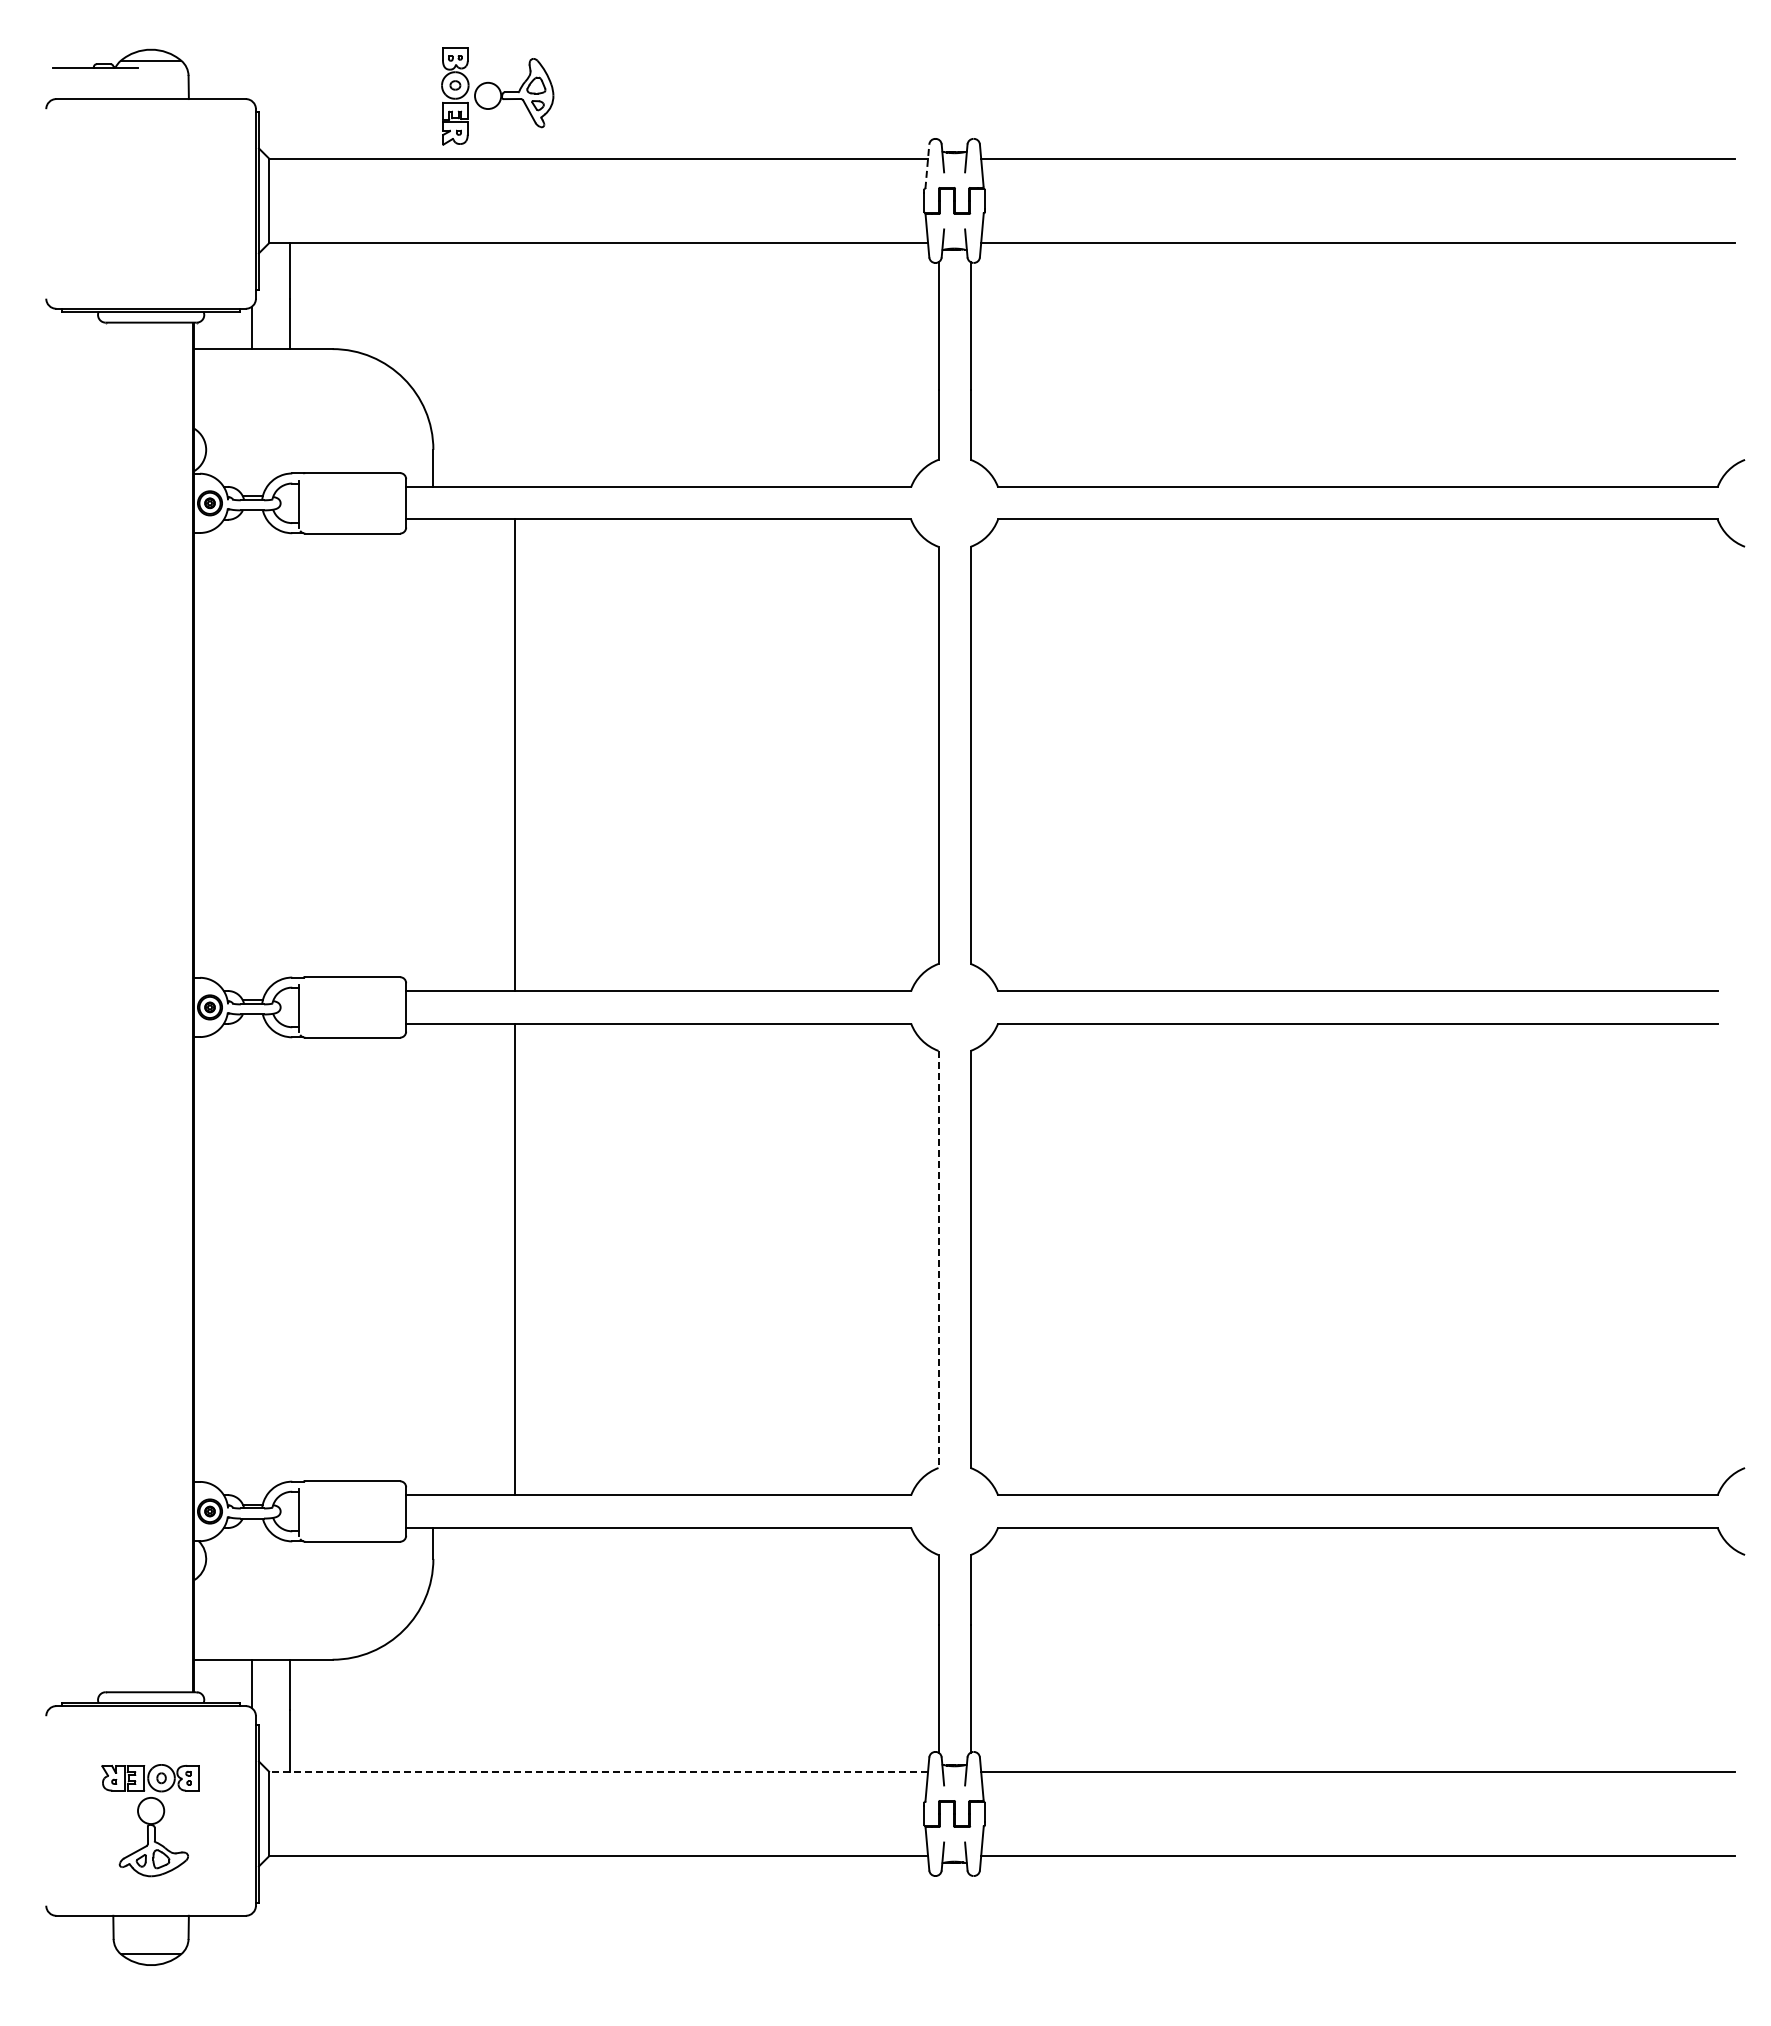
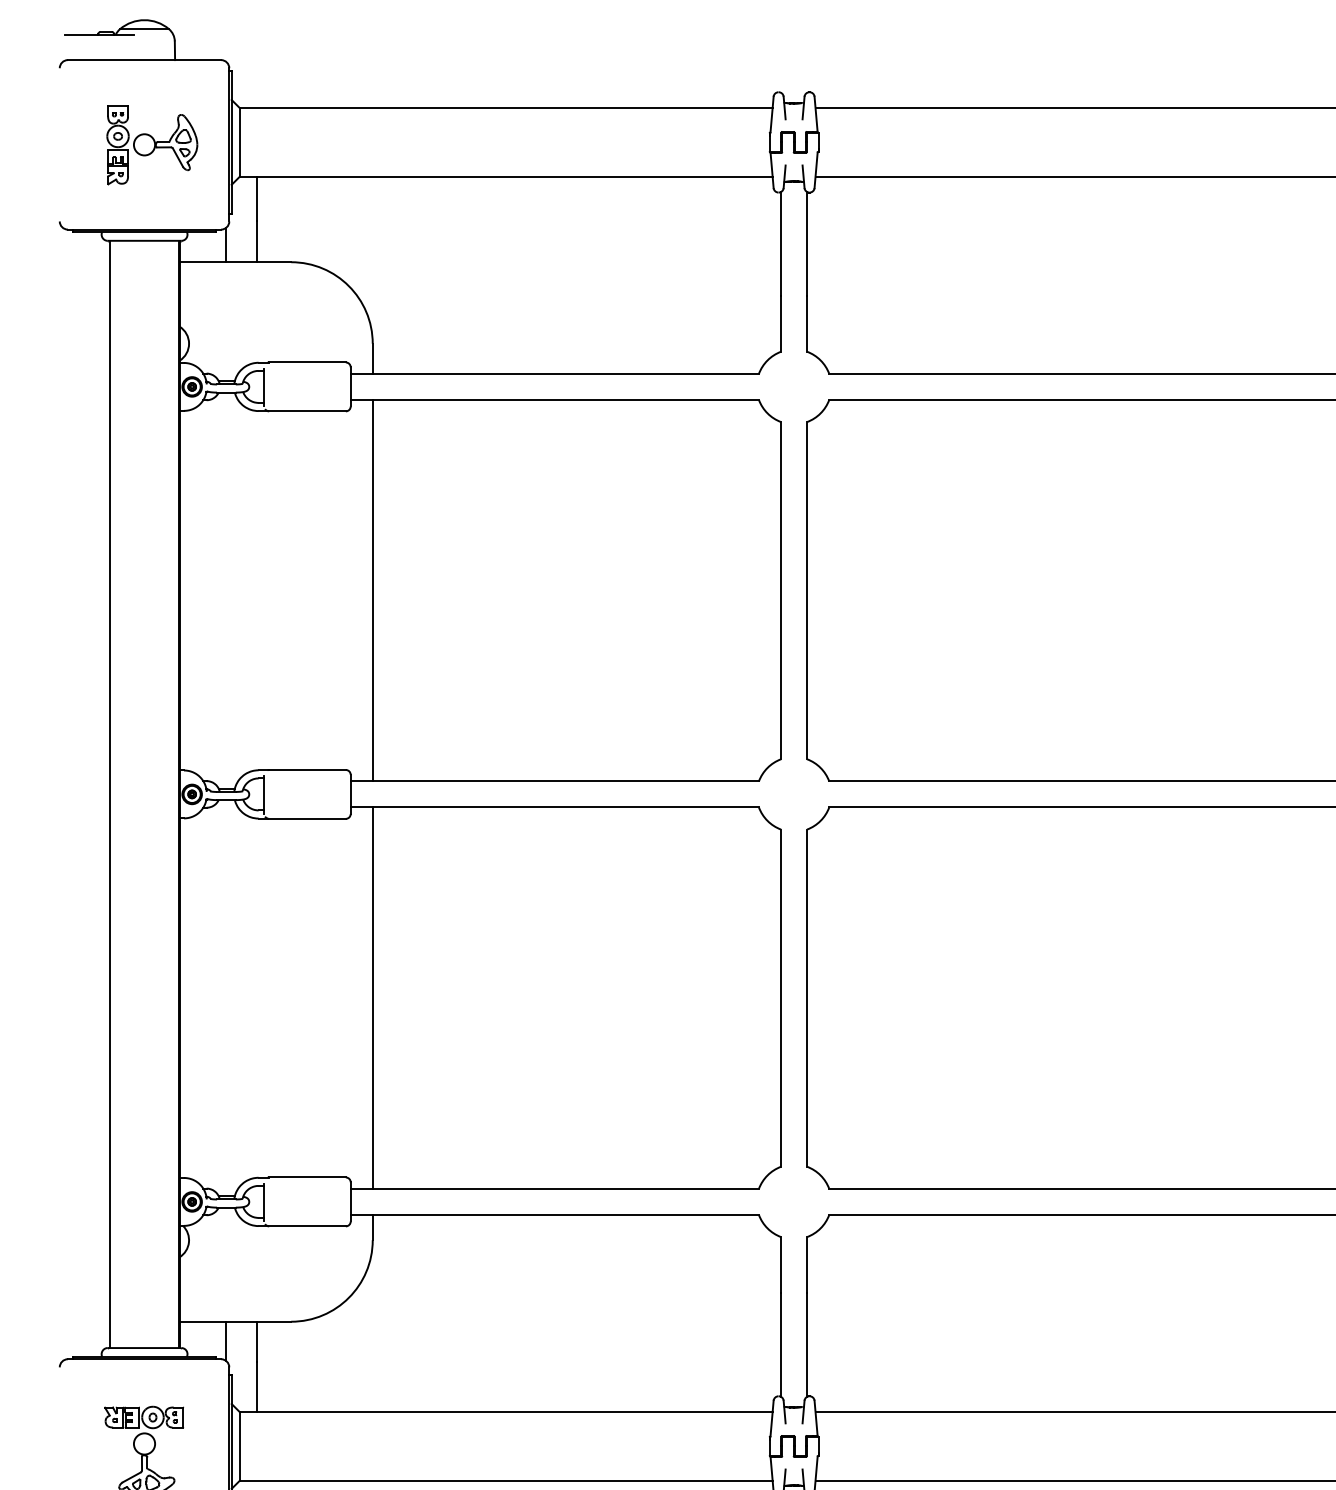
part: (497, 96) -> (152, 145), moved
line: (927, 166) -> (772, 114), dashed -> solid
line: (515, 755) -> (372, 590), moved
line: (108, 1007) -> (110, 794), added
line: (515, 1259) -> (372, 998), moved
line: (938, 1259) -> (781, 998), dashed -> solid
line: (598, 1771) -> (506, 1412), dashed -> solid

